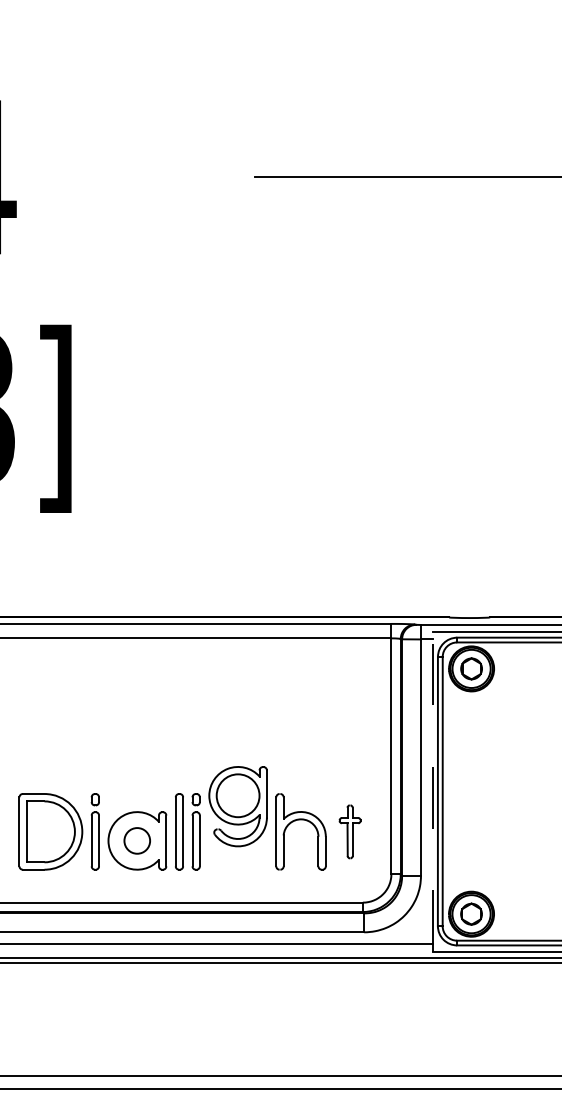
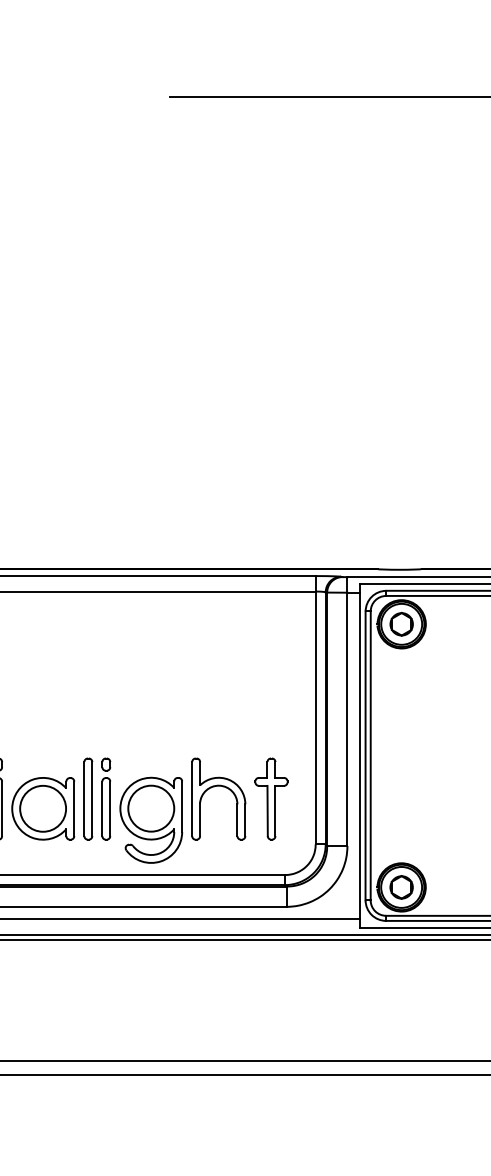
line: (433, 791) -> (360, 755), dashed -> solid
part: (237, 806) -> (150, 820), moved
part: (349, 831) -> (270, 798), size x1.43
circle: (136, 840) -> (42, 808), size x1.67

